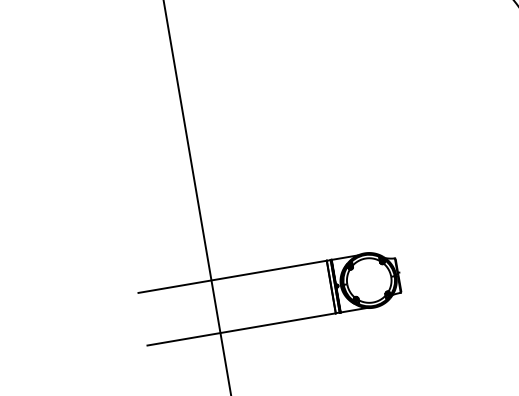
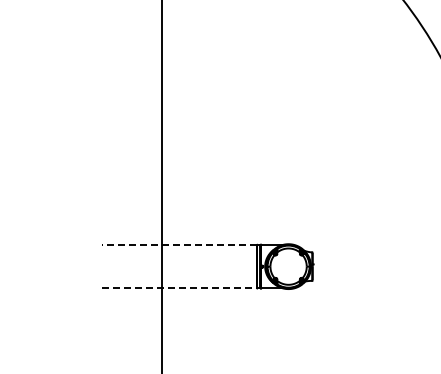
line: (232, 276) -> (179, 244), solid -> dashed
line: (241, 329) -> (179, 288), solid -> dashed

